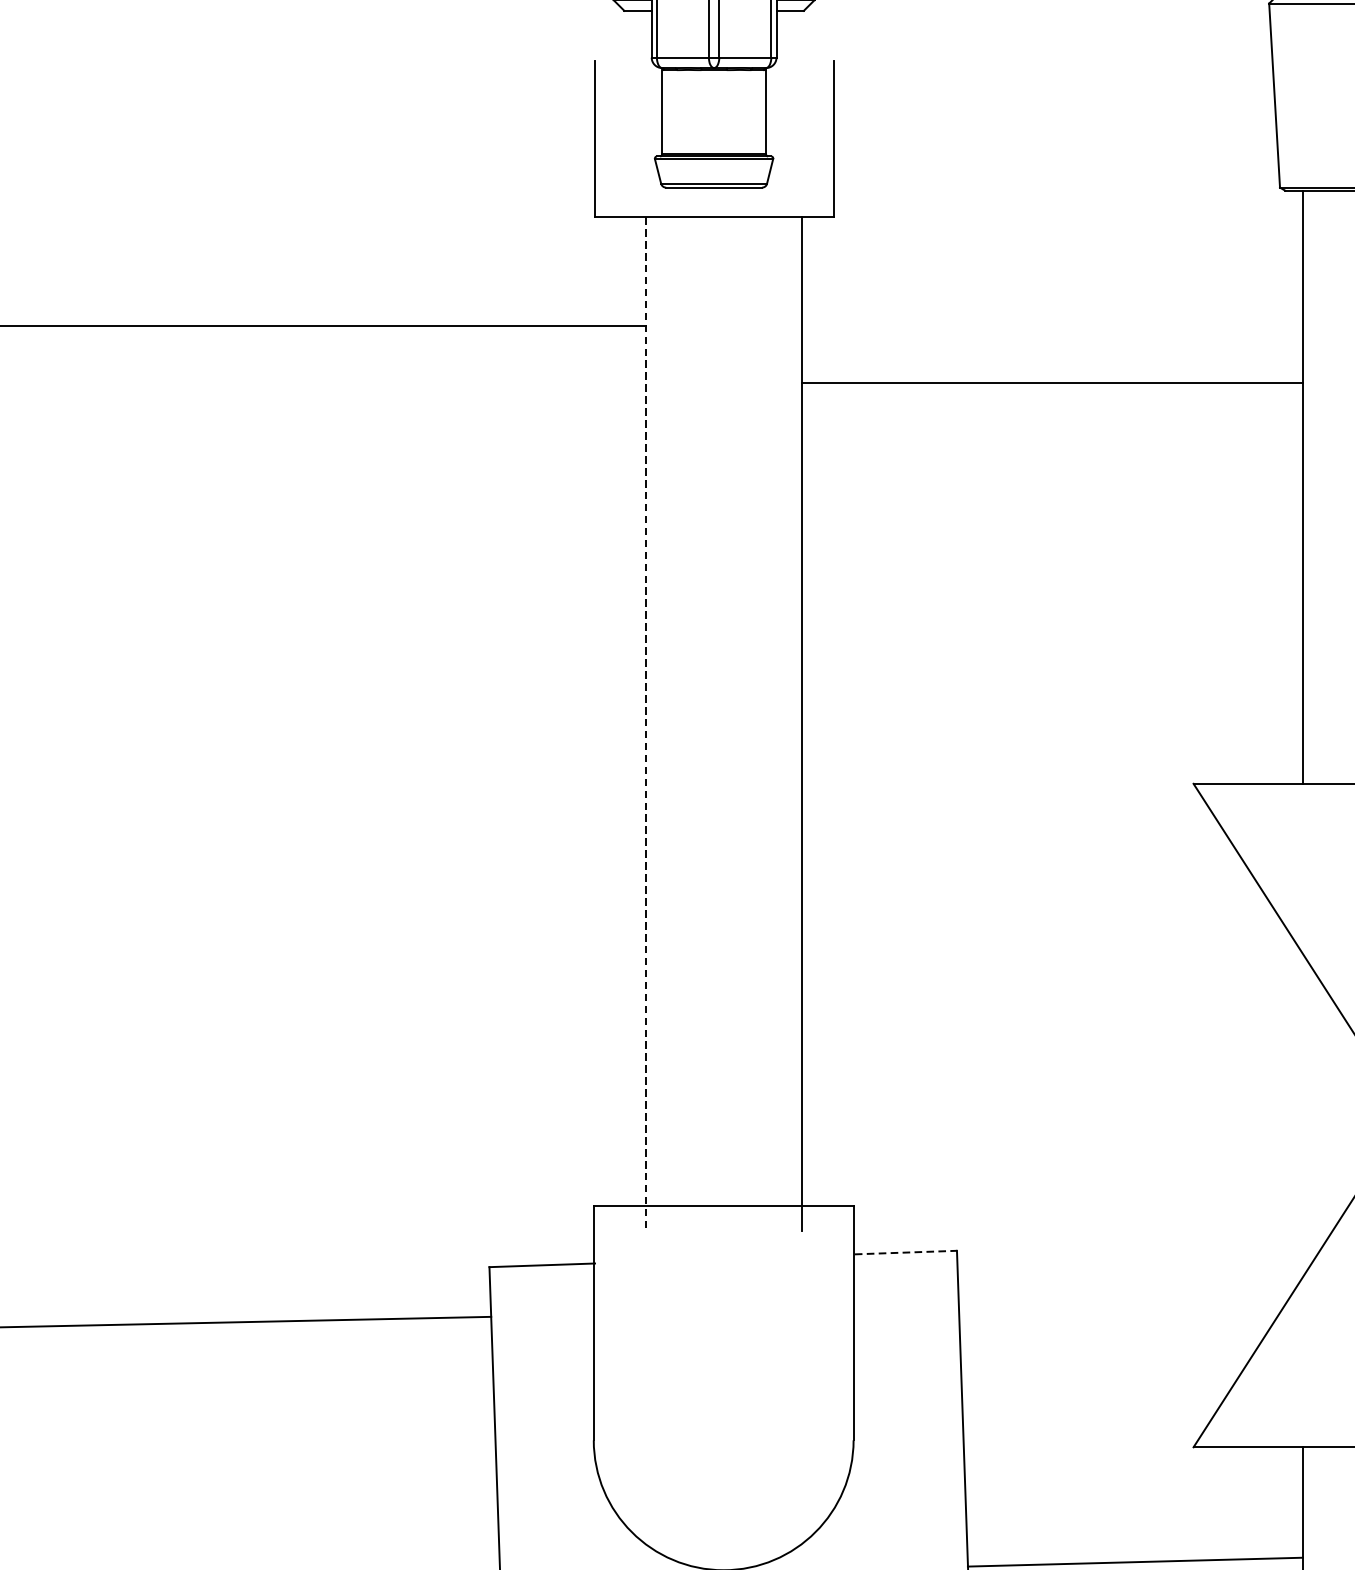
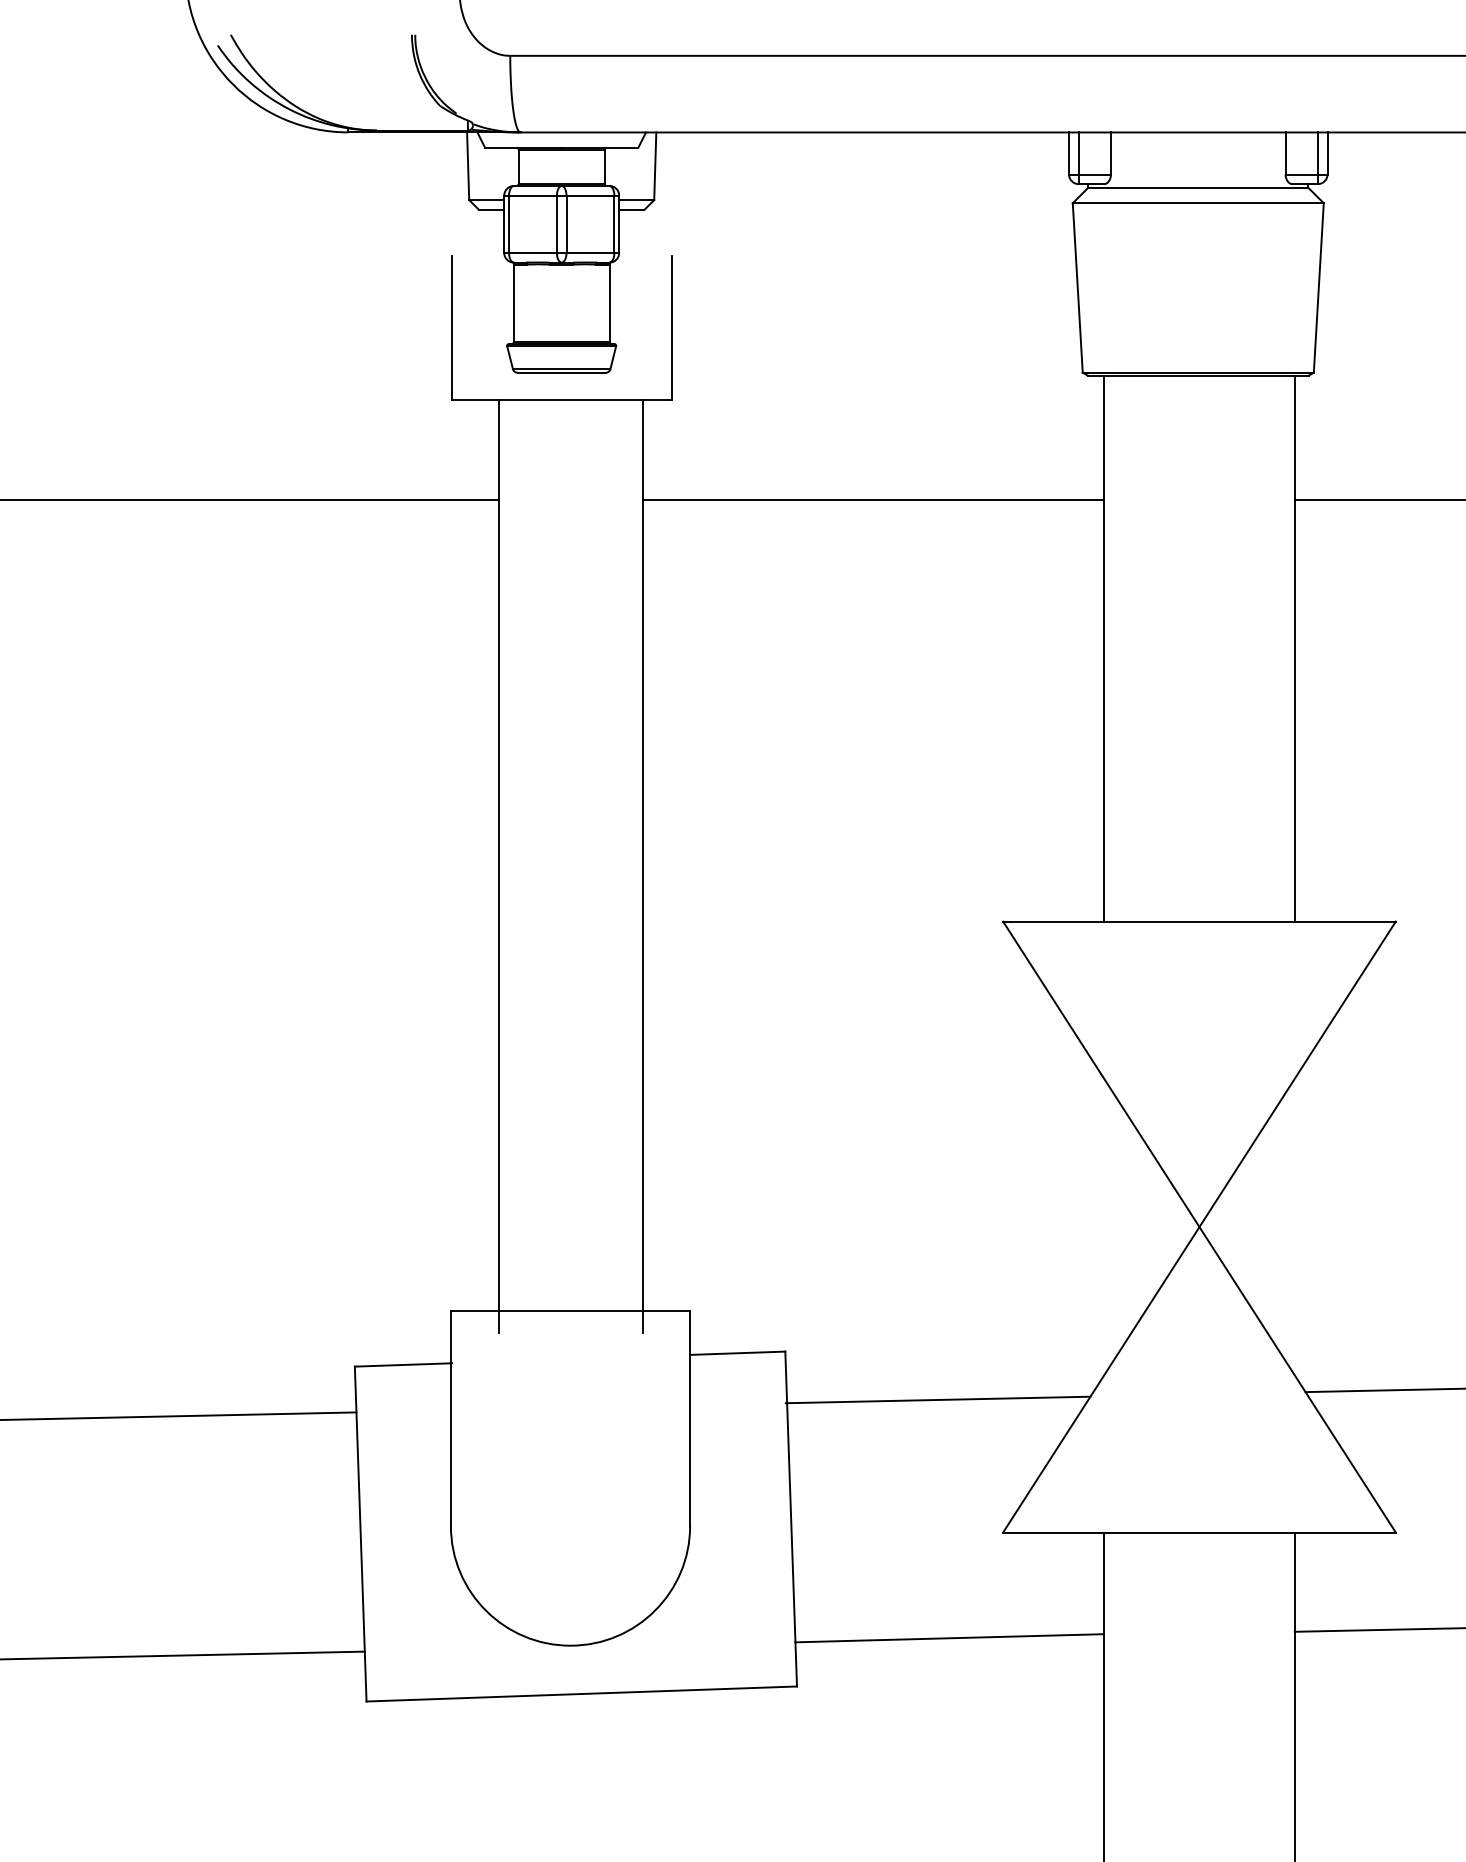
line: (1051, 383) -> (872, 500), moved
line: (645, 723) -> (498, 866), dashed -> solid
line: (906, 1252) -> (738, 1353), dashed -> solid
line: (1122, 1302) -> (937, 1399), added

